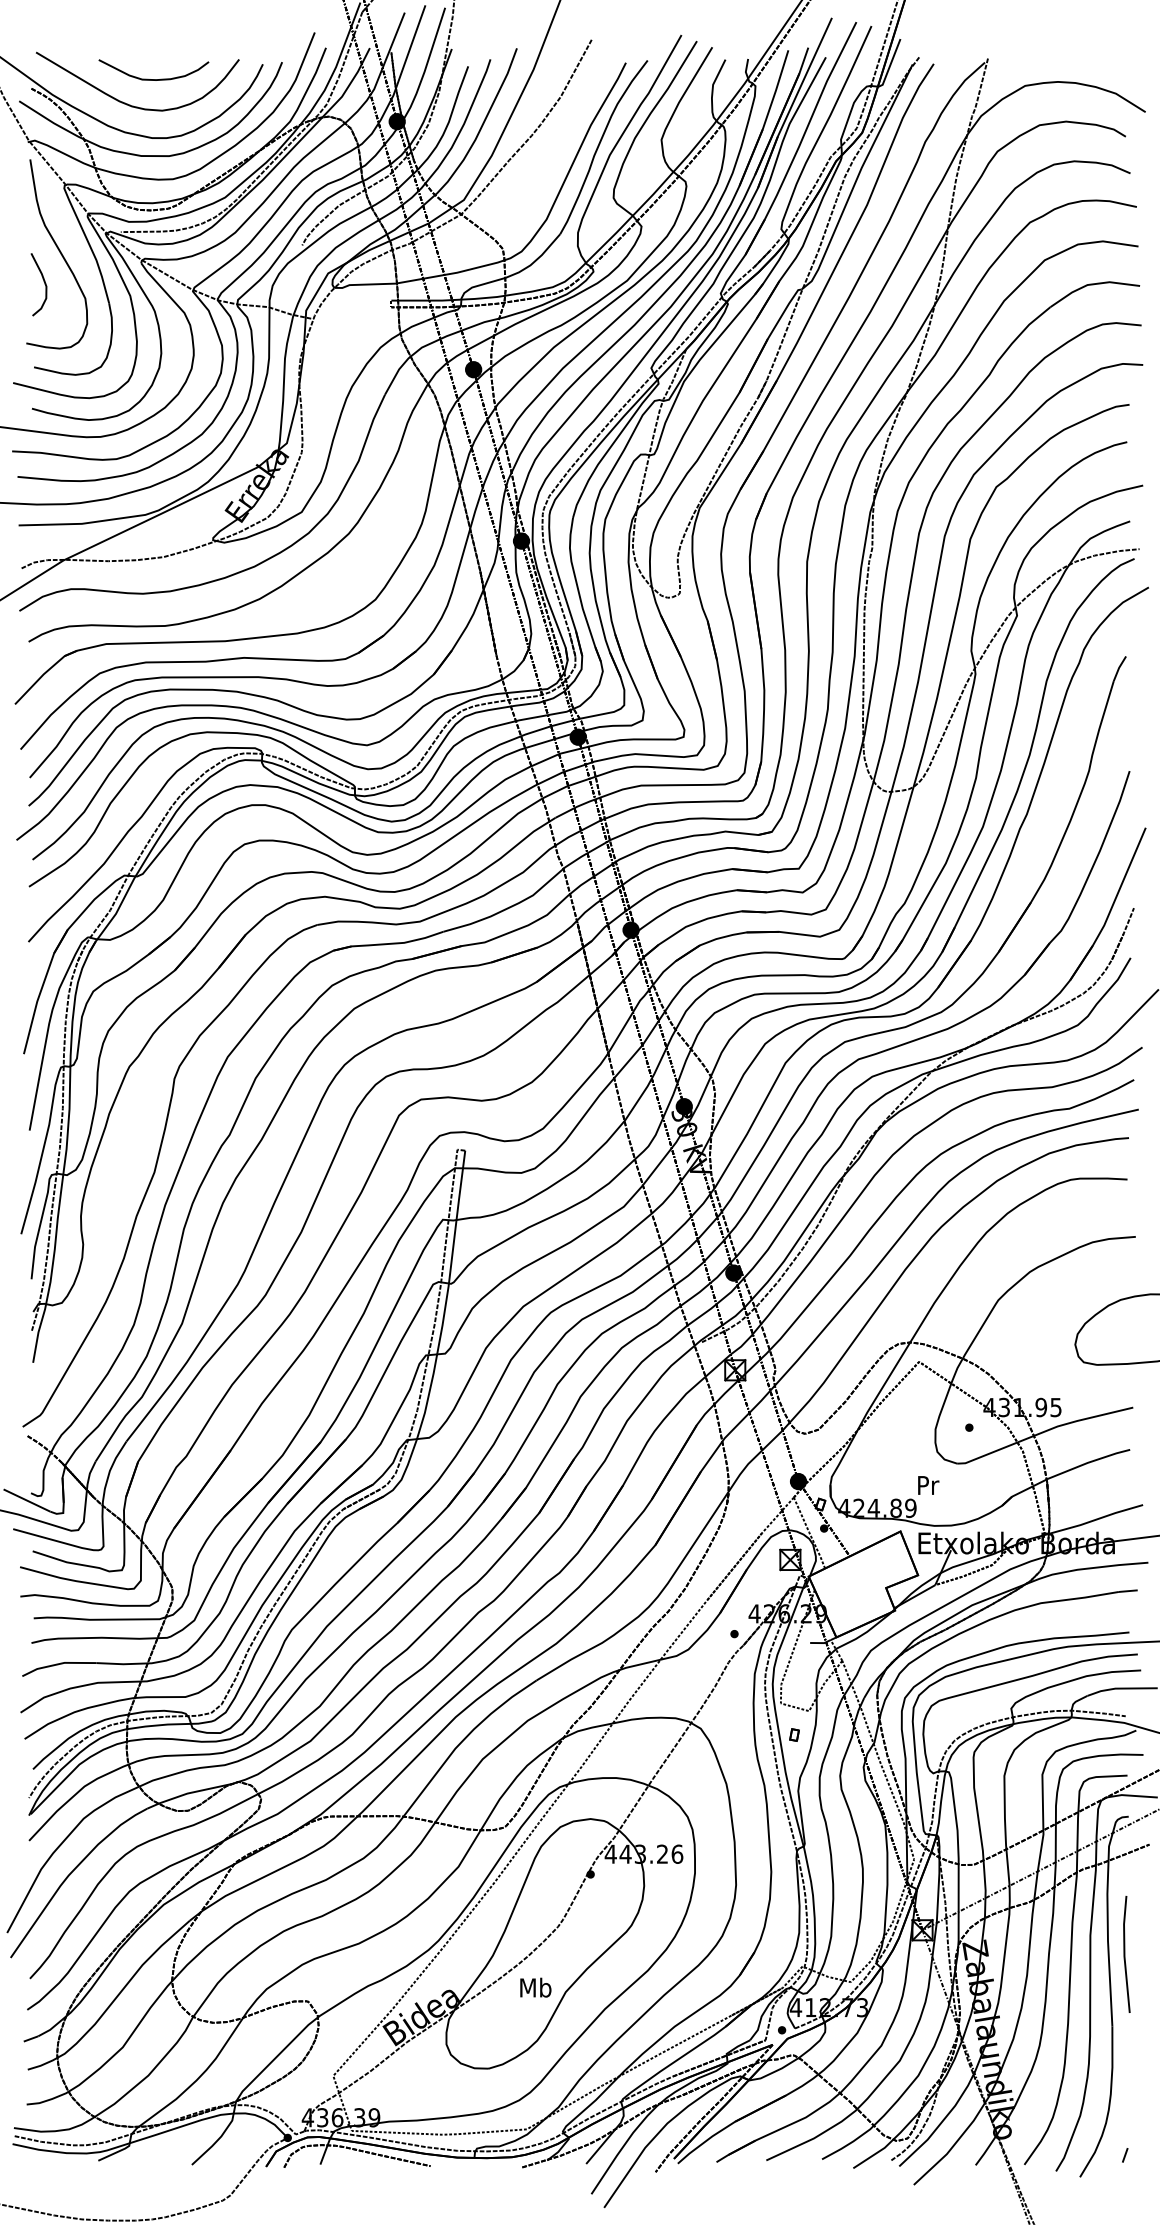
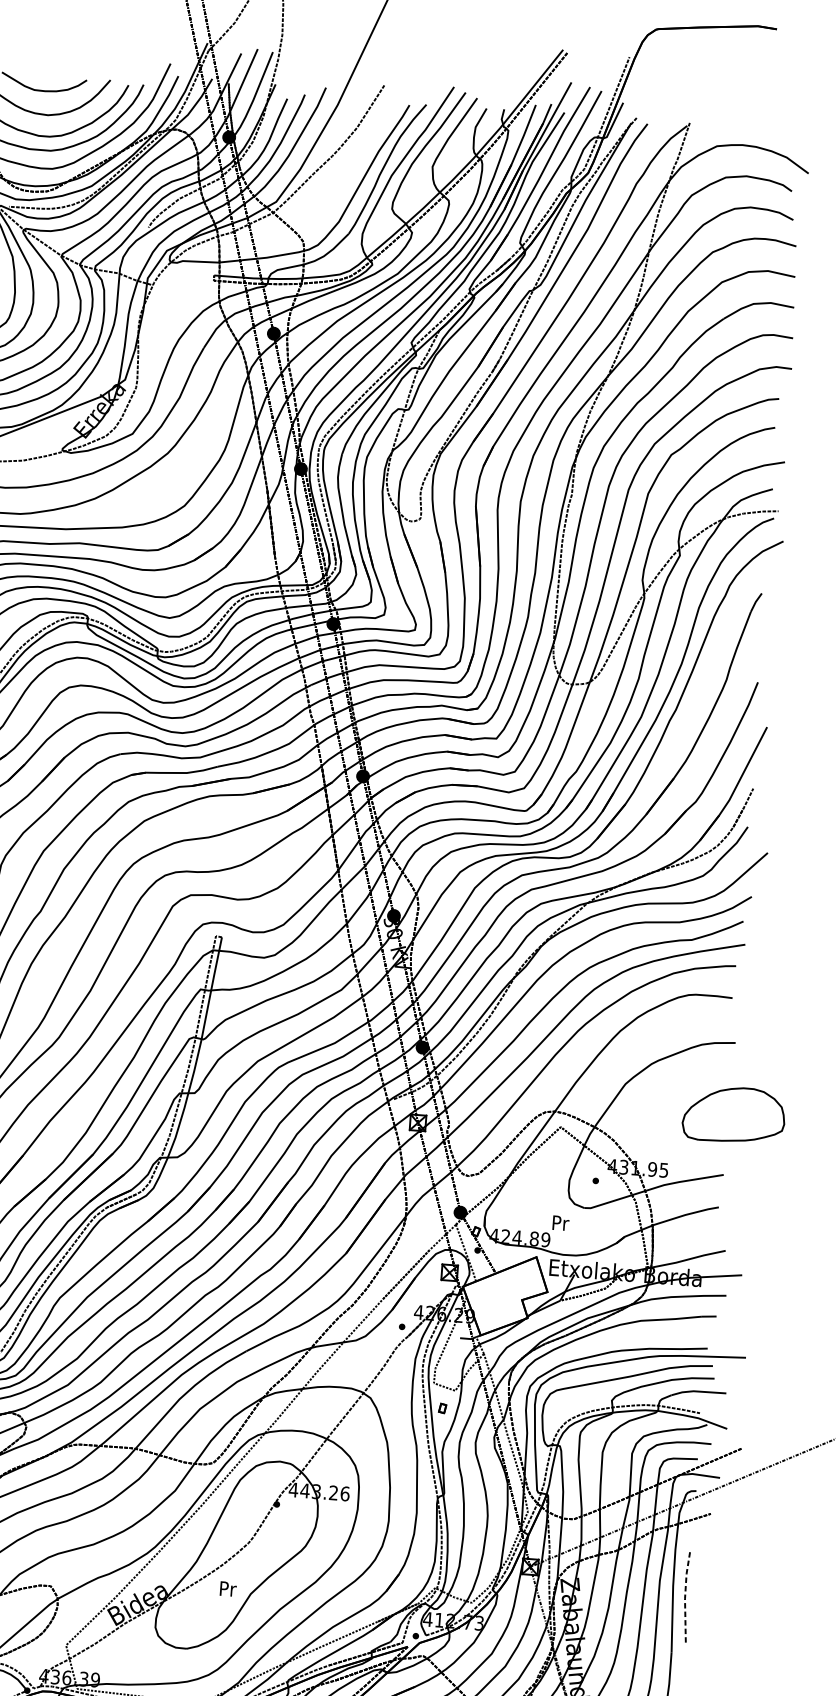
line: (1124, 1954) -> (685, 1597), solid -> dashed
text: (535, 1987) -> (227, 1588), Mb -> Pr

